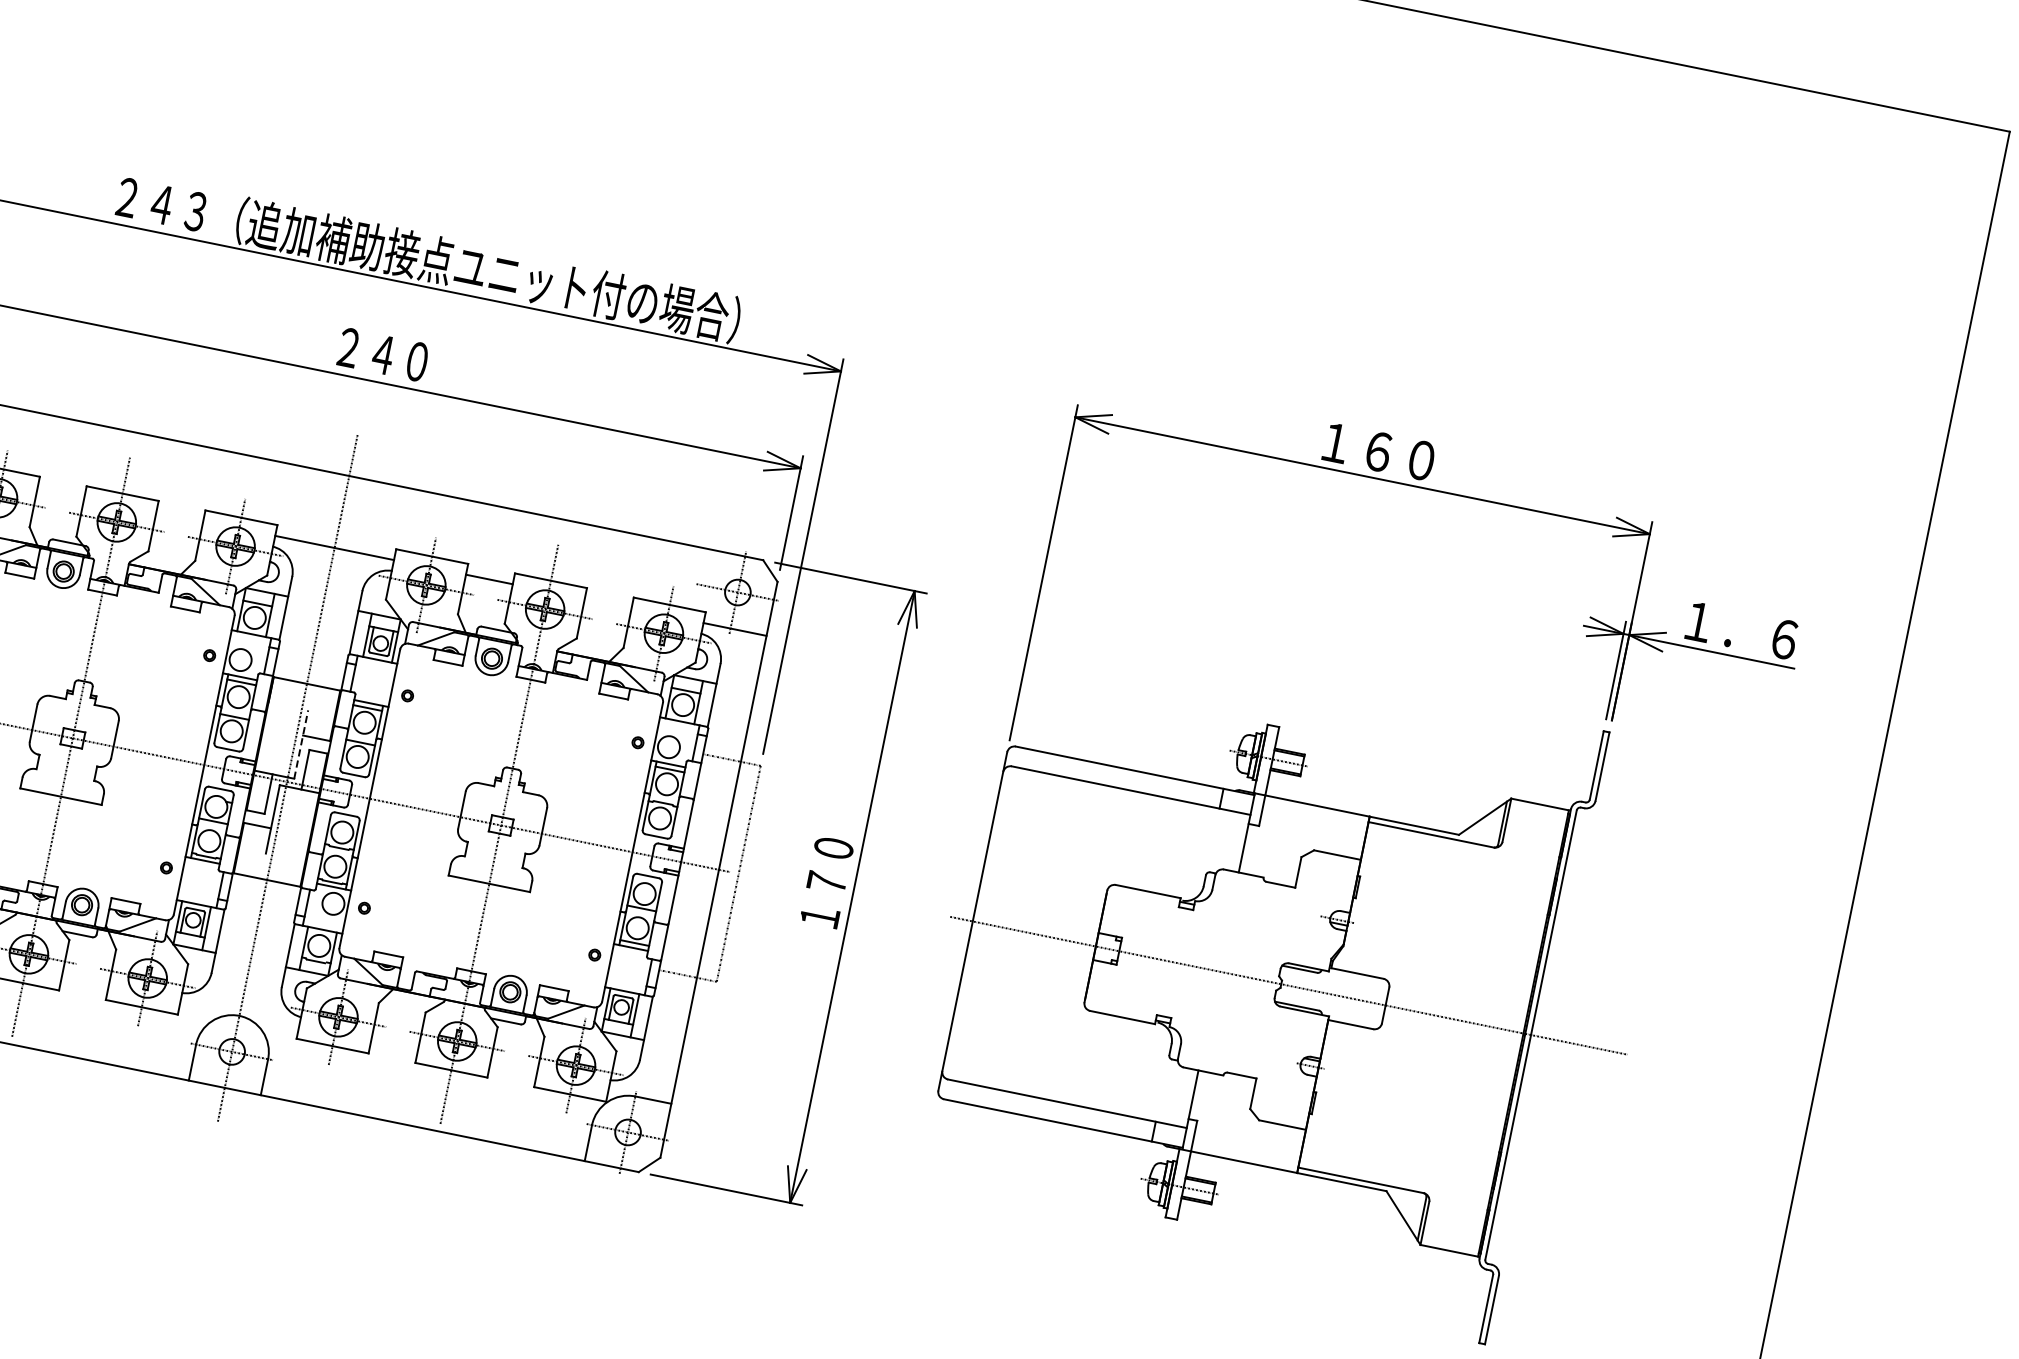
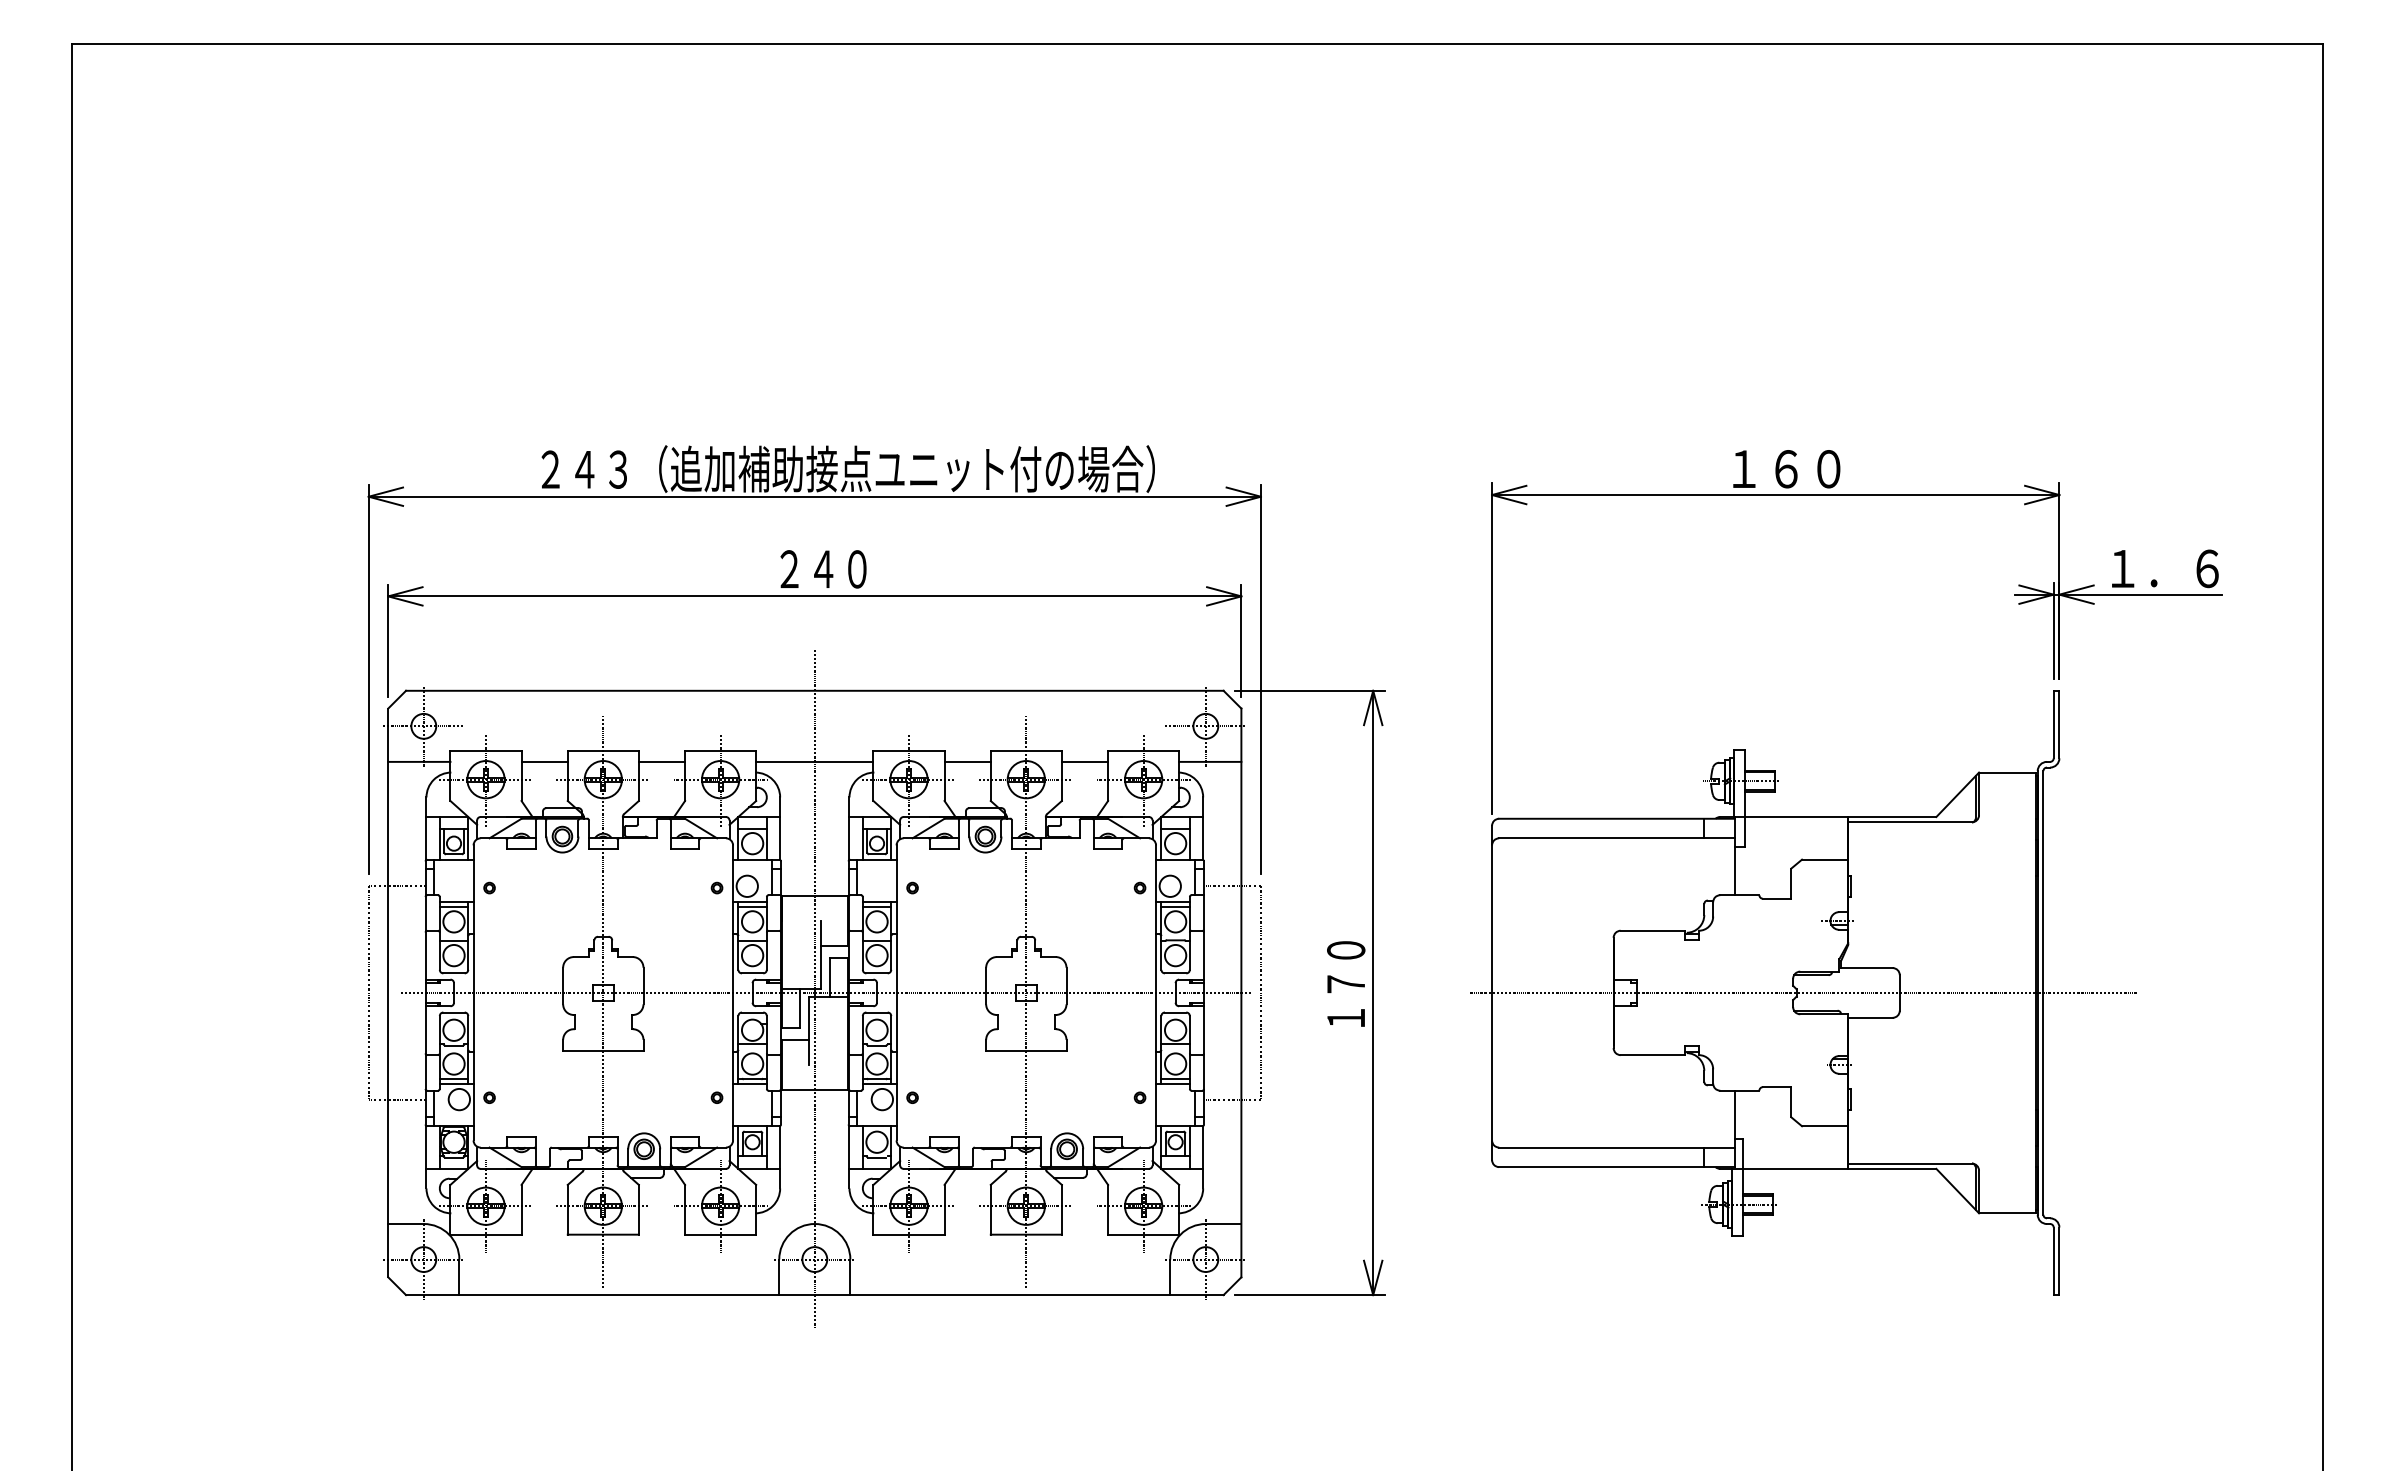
line: (61, 491) -> (544, 761), added
line: (179, 516) -> (661, 761), added
line: (607, 603) -> (1084, 761), added
line: (301, 744) -> (821, 954), dashed -> solid

